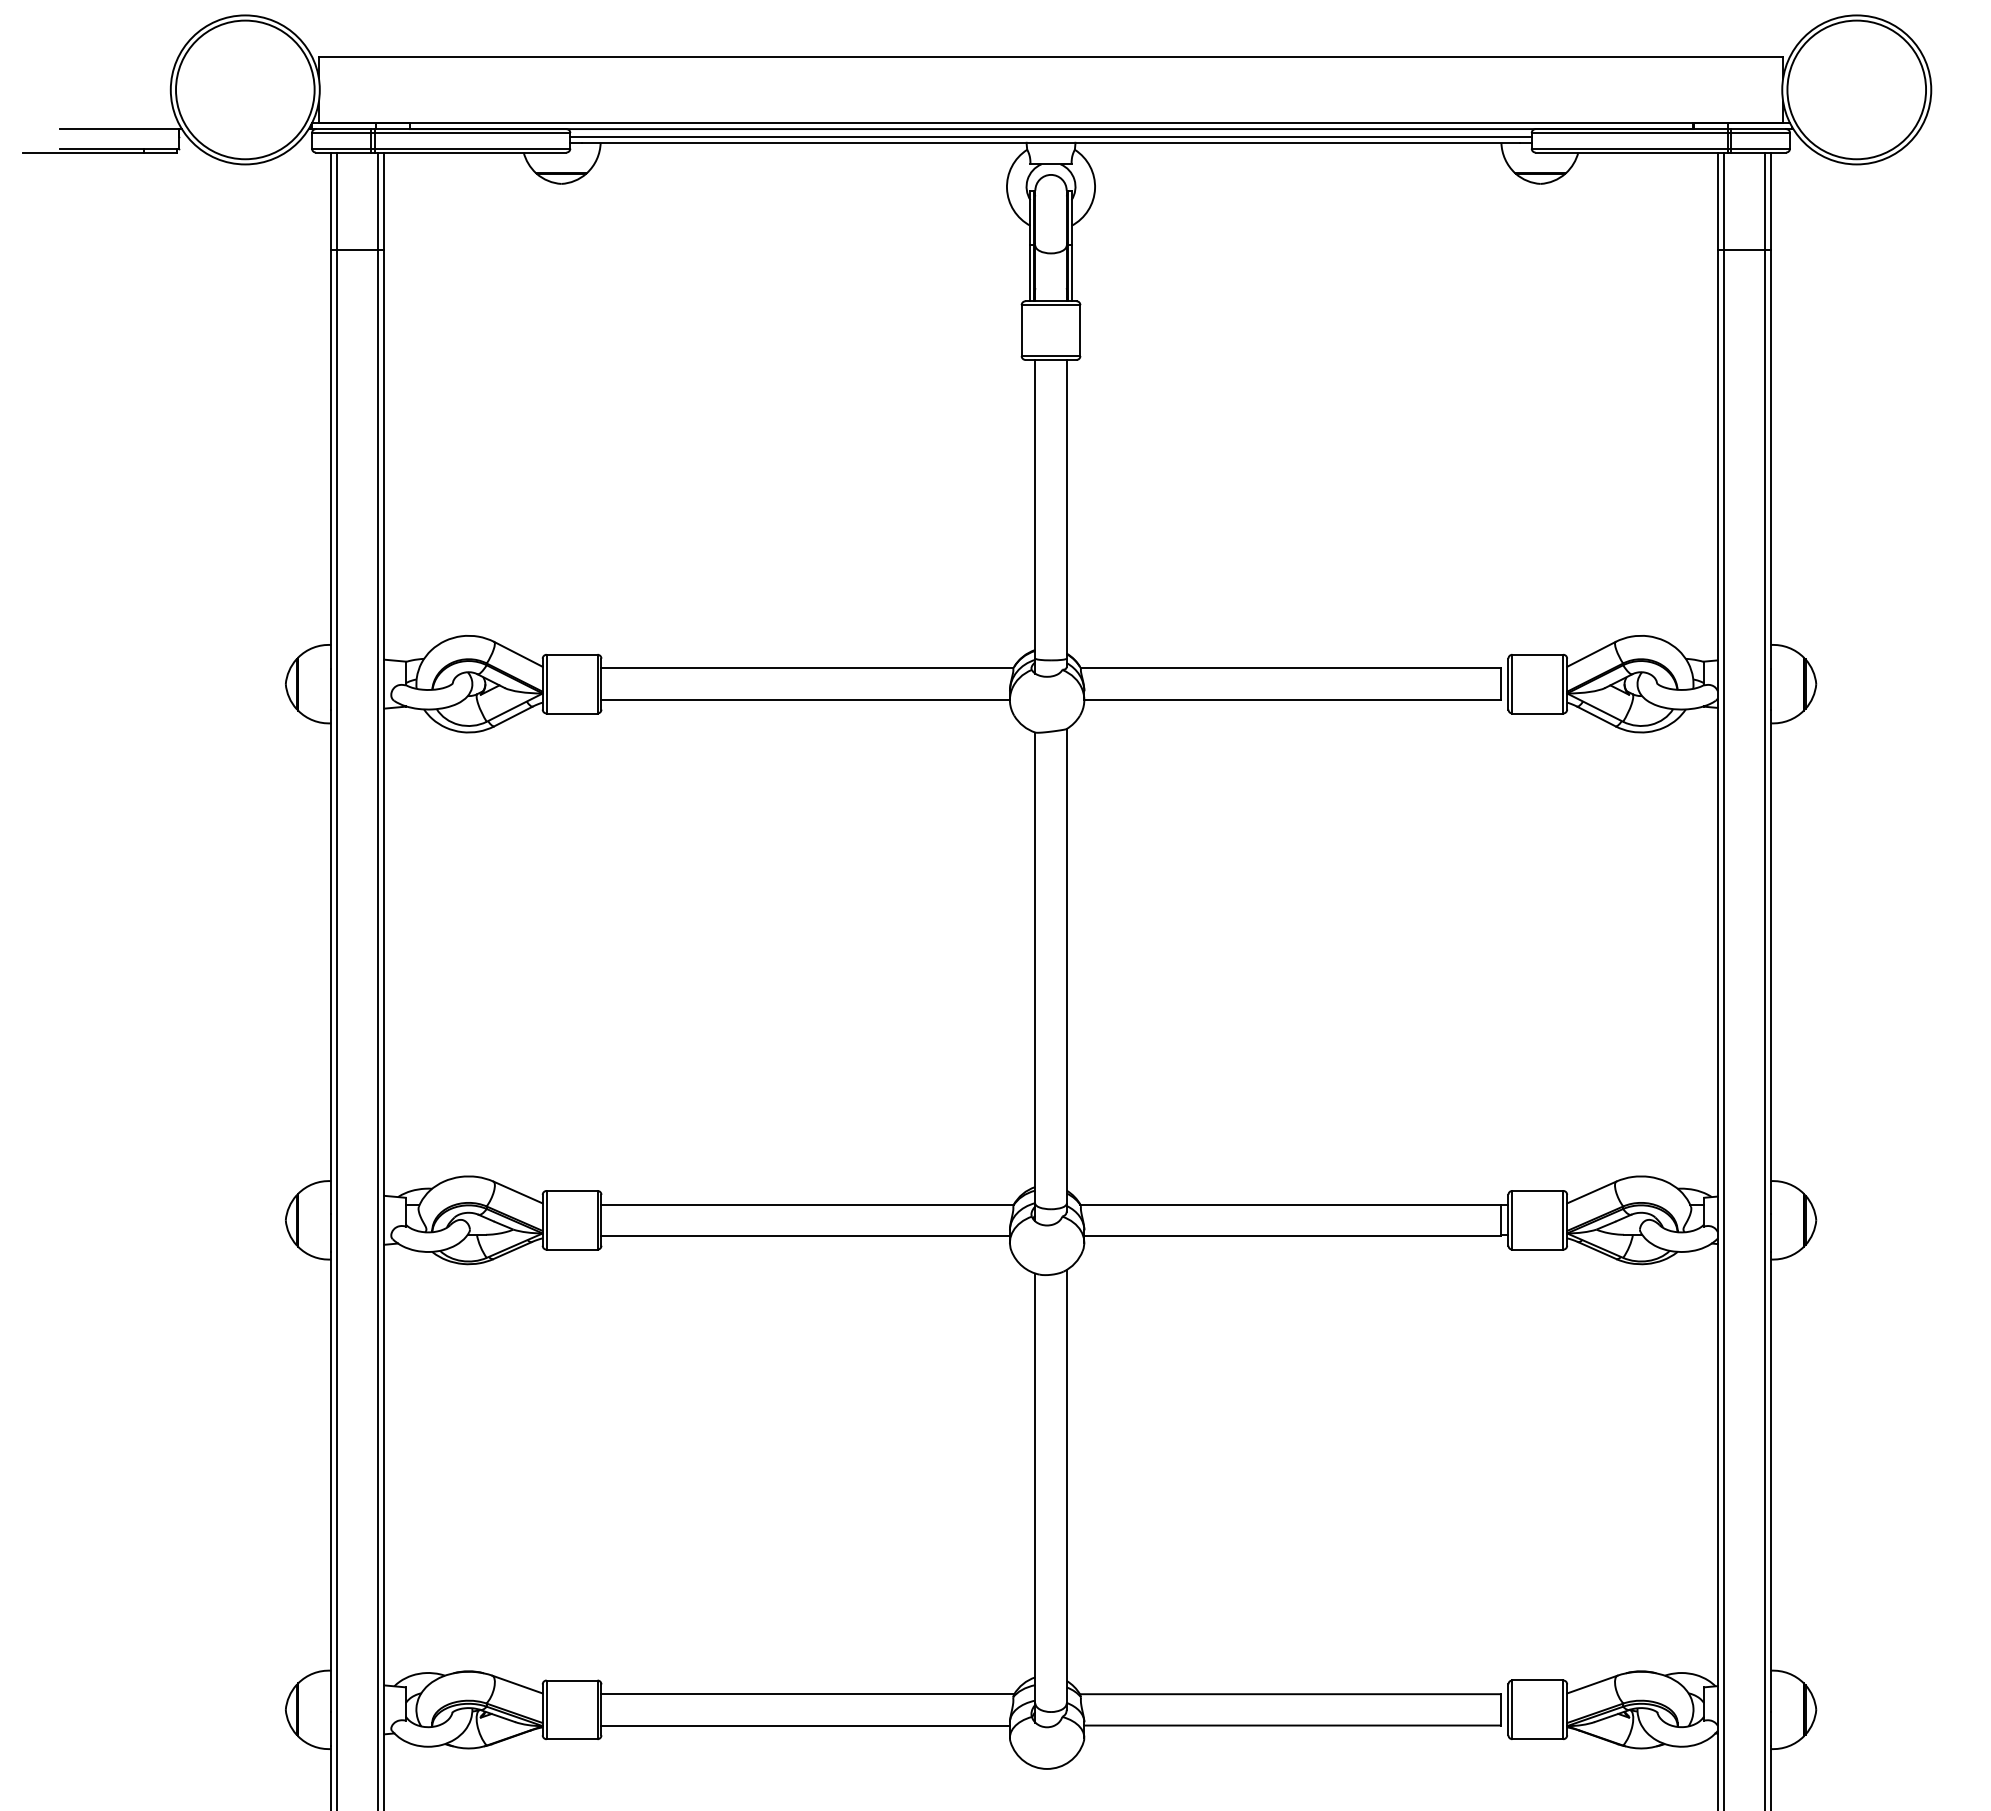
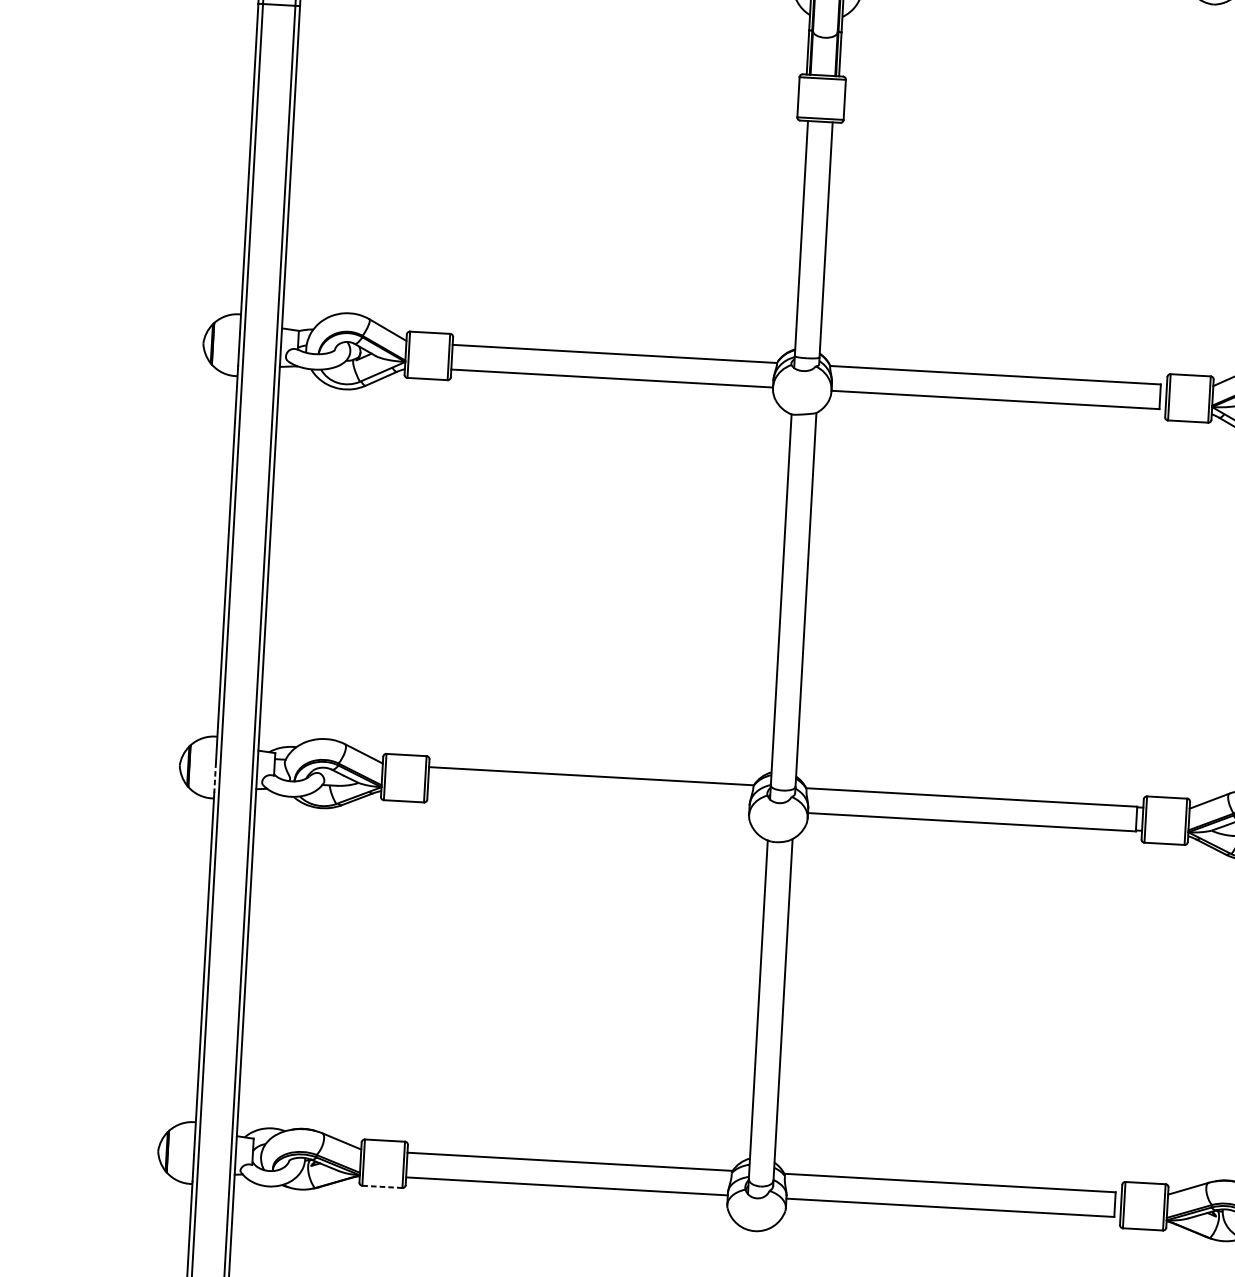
line: (331, 1233) -> (215, 777), solid -> dashed
line: (805, 1235) -> (588, 800), removed
line: (572, 1739) -> (382, 1187), solid -> dashed

